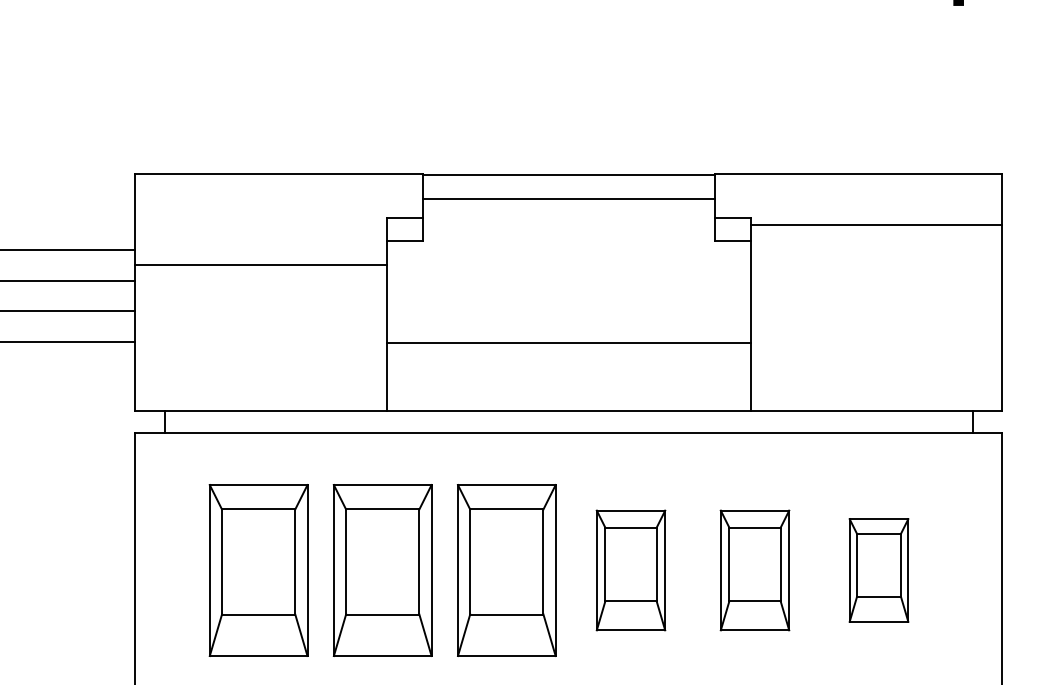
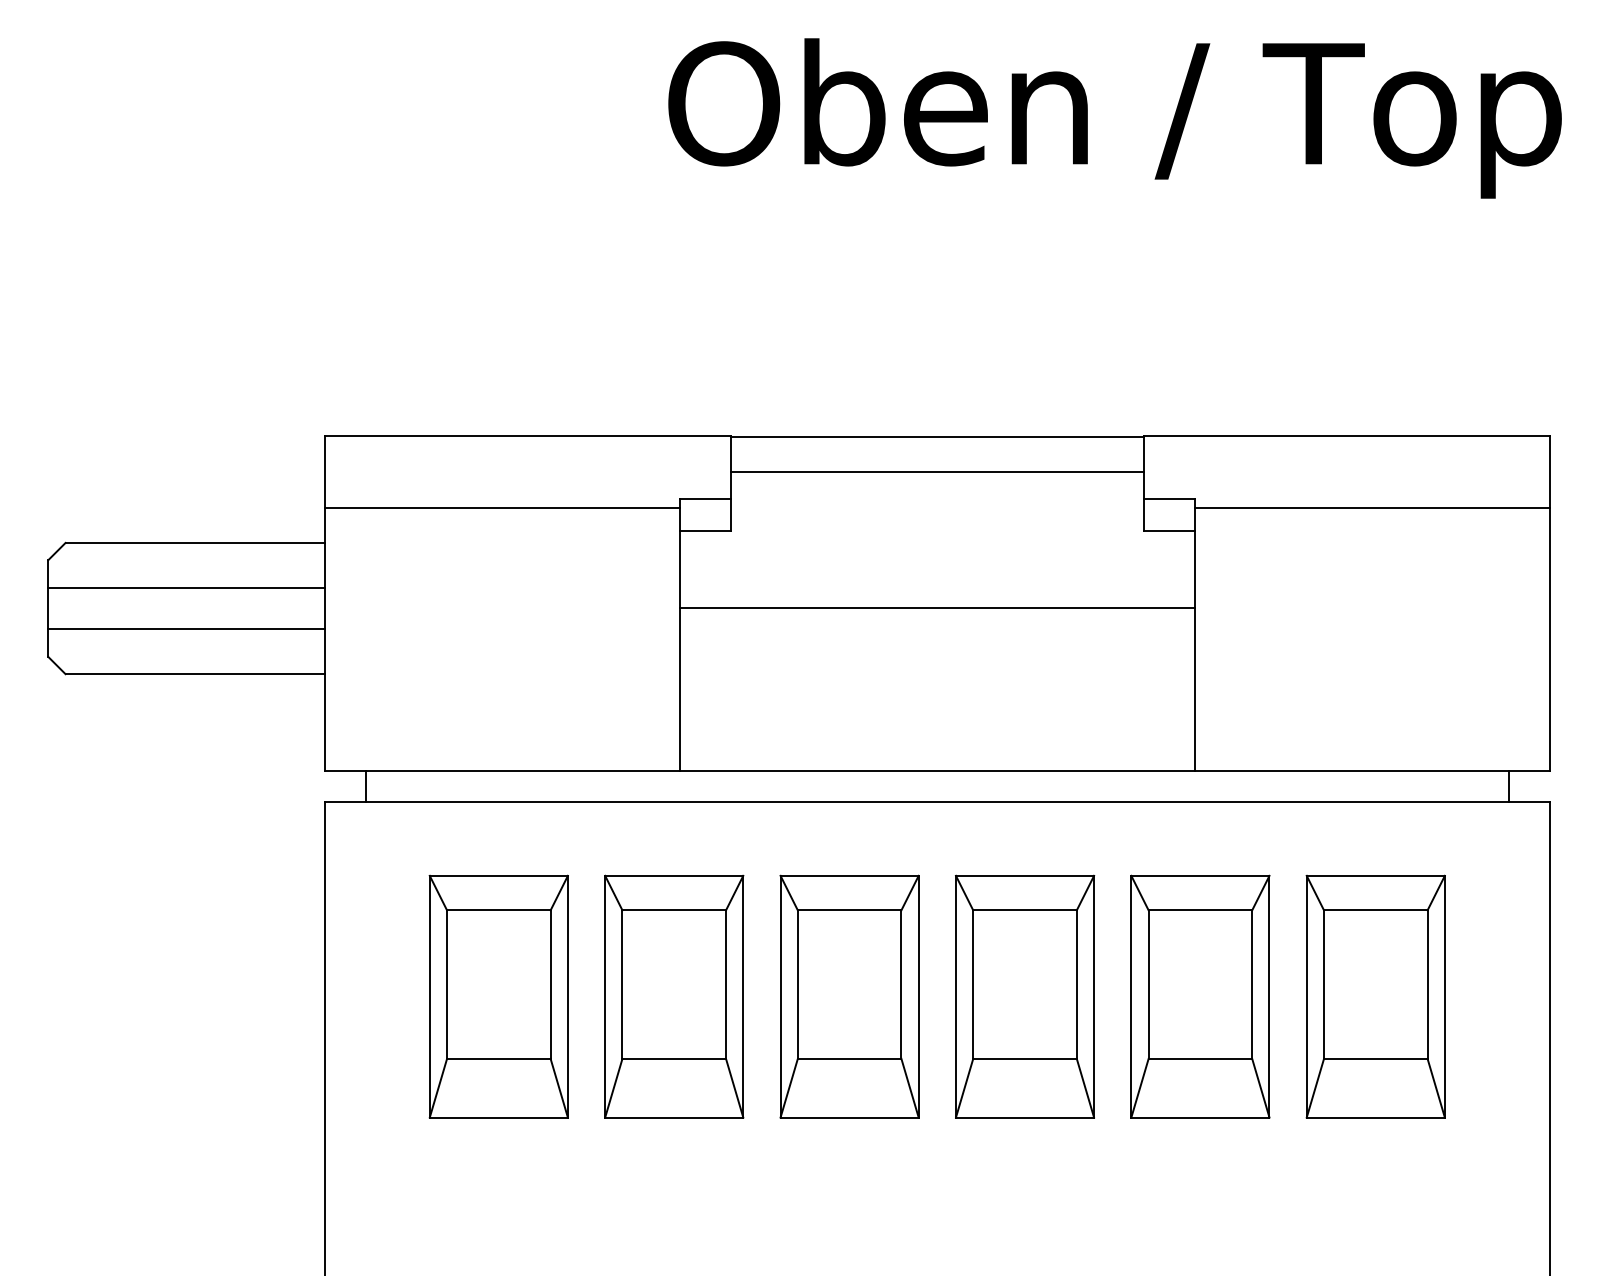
line: (261, 265) -> (502, 508), moved
line: (568, 343) -> (937, 608), moved
part: (631, 570) -> (1025, 996), size x1.43
part: (755, 570) -> (1200, 996), size x1.43
part: (878, 570) -> (1375, 996), size x1.67

